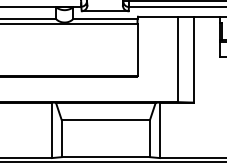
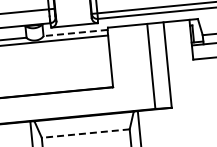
line: (104, 18) -> (74, 32), solid -> dashed
line: (105, 119) -> (85, 133), solid -> dashed

